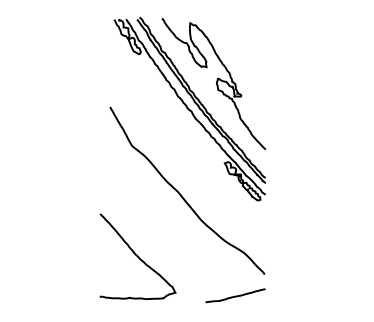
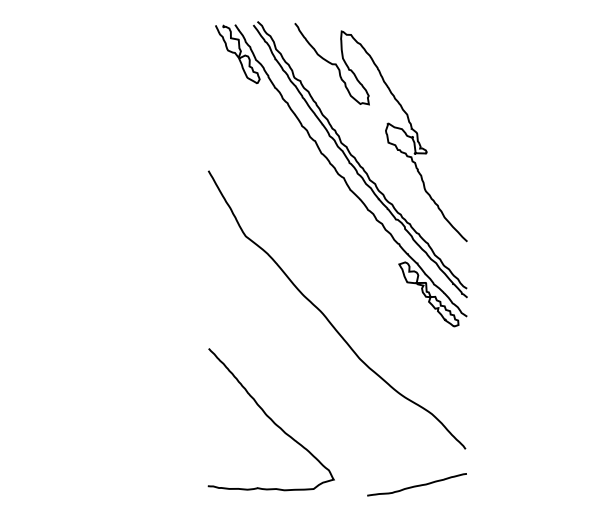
curve: (137, 256) -> (270, 419), moved

